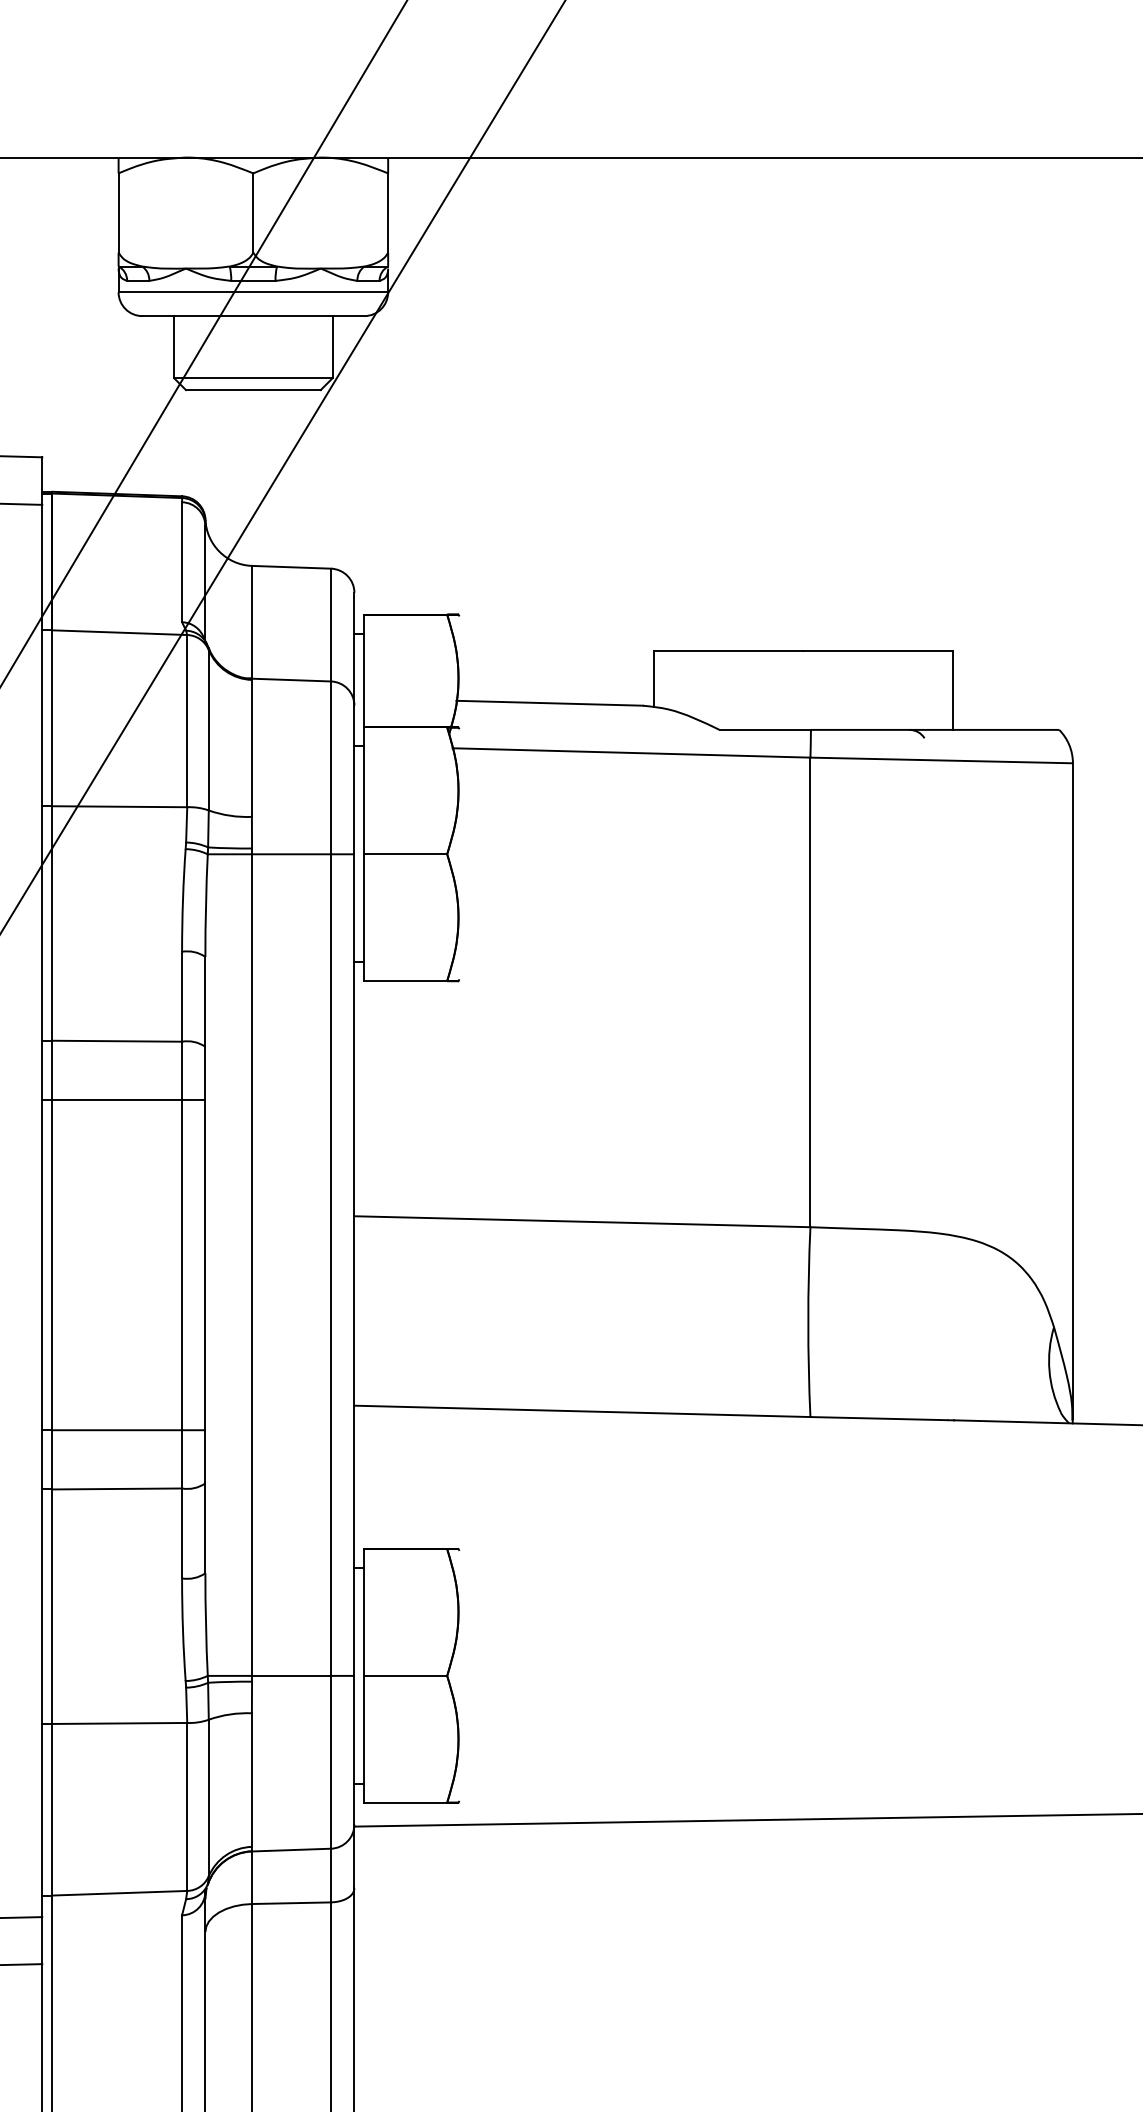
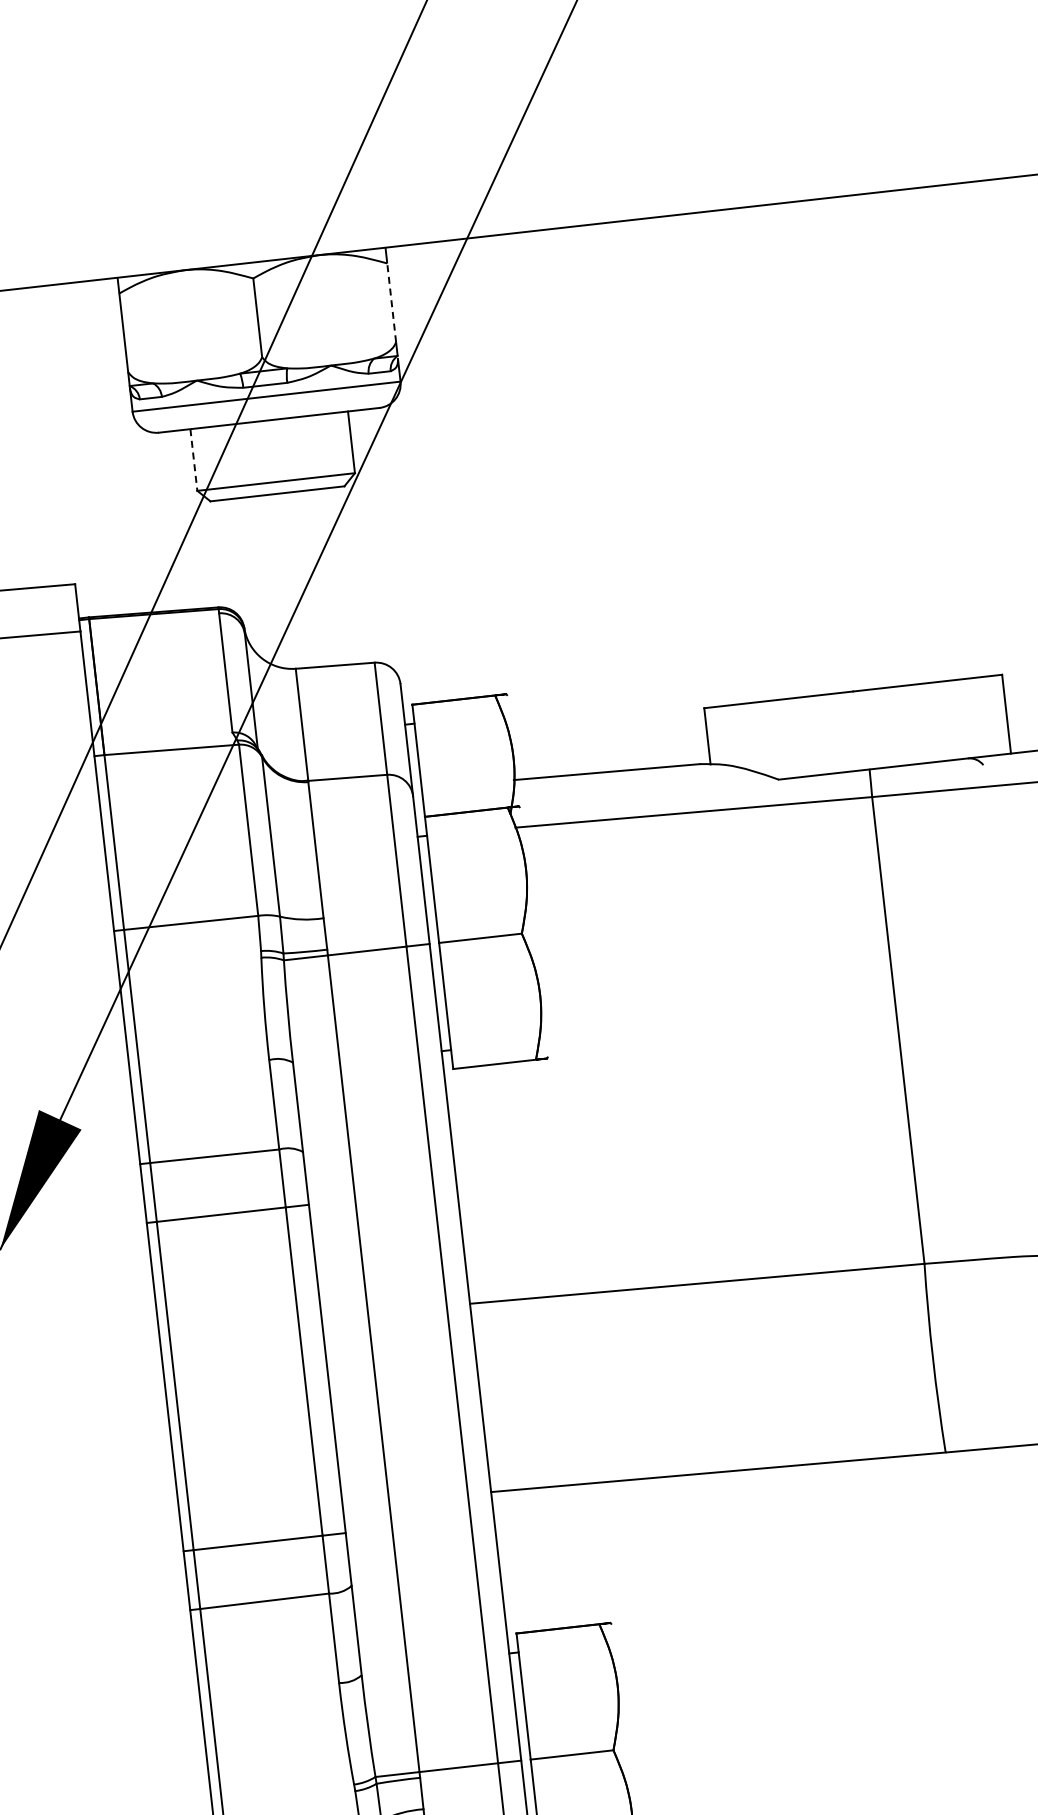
line: (388, 213) -> (392, 303), solid -> dashed
line: (174, 347) -> (194, 460), solid -> dashed

